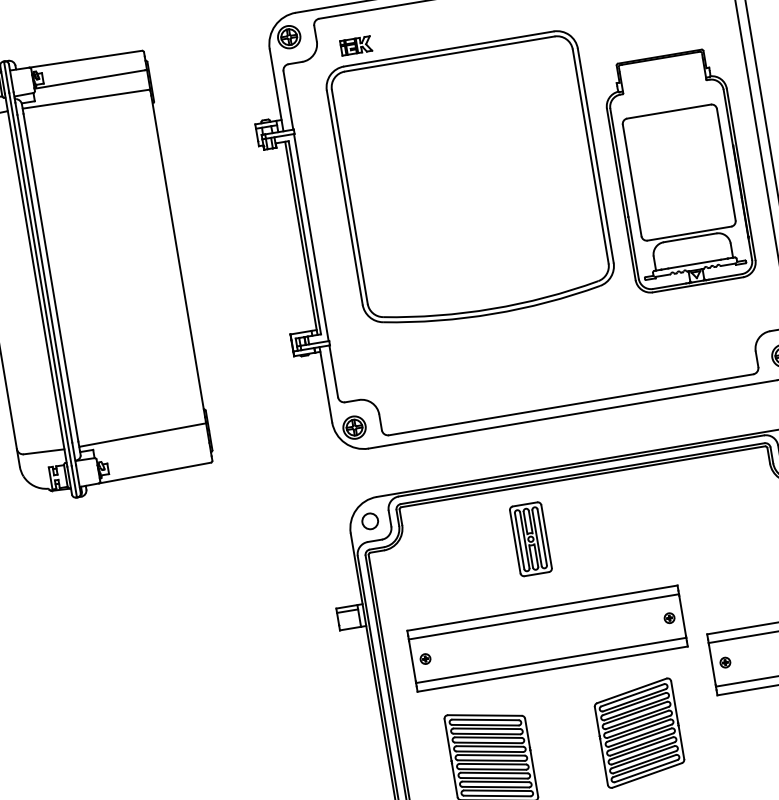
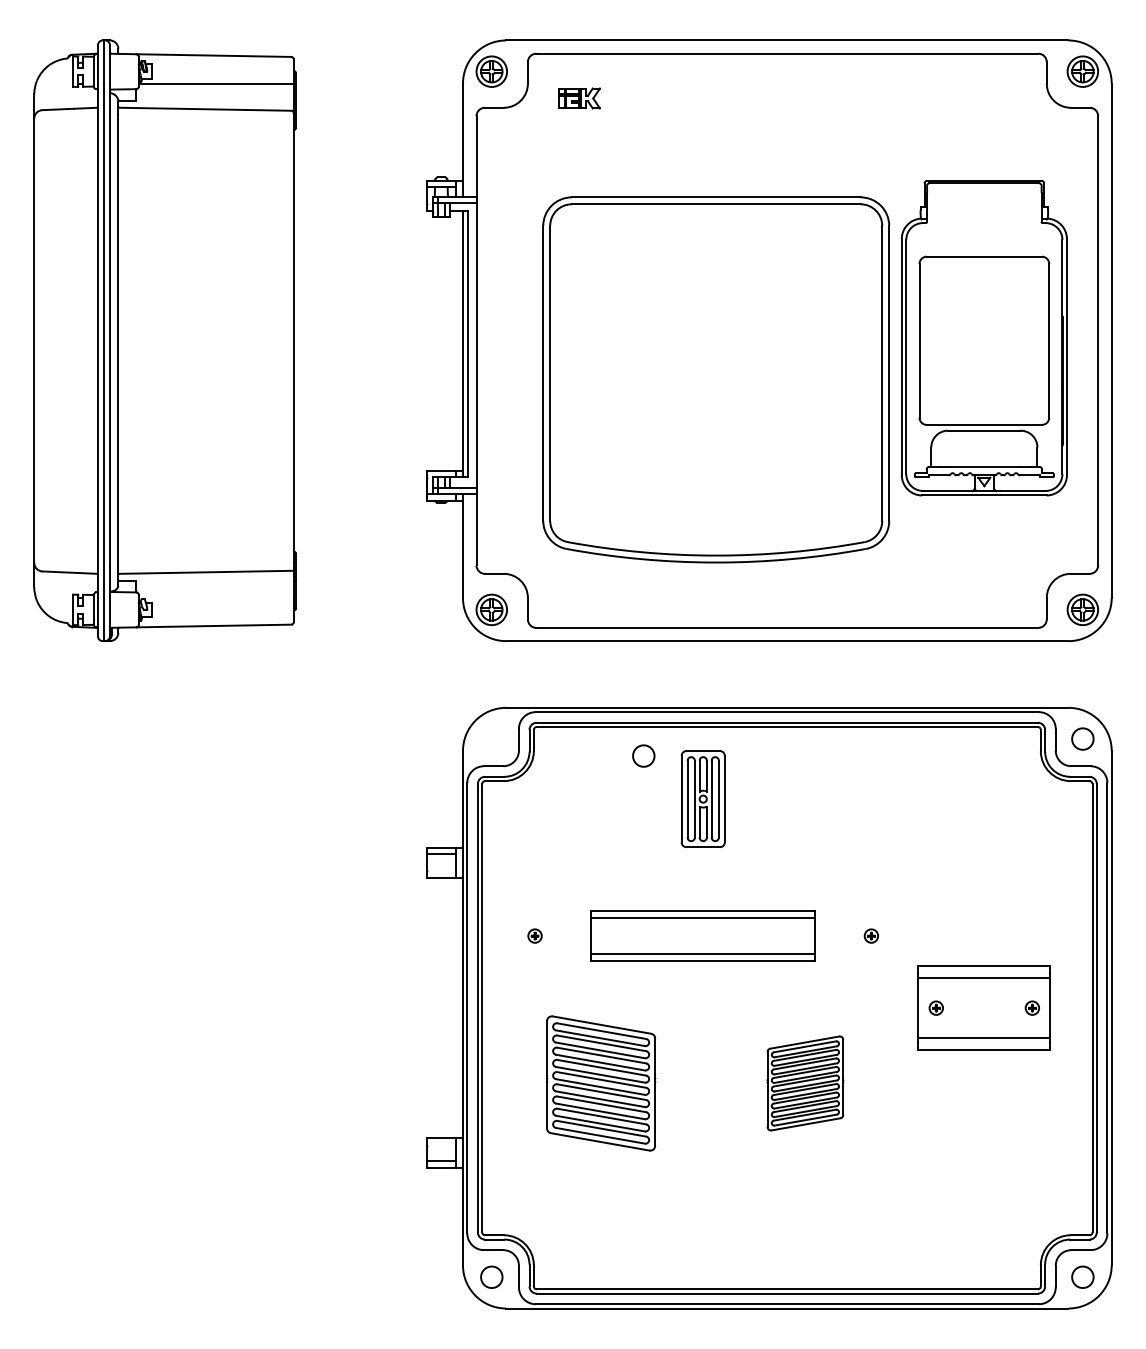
part: (471, 181) -> (716, 379), moved
circle: (369, 520) -> (643, 755), moved
part: (546, 638) -> (702, 935), size x0.6
part: (639, 733) -> (805, 1083), size x0.7

